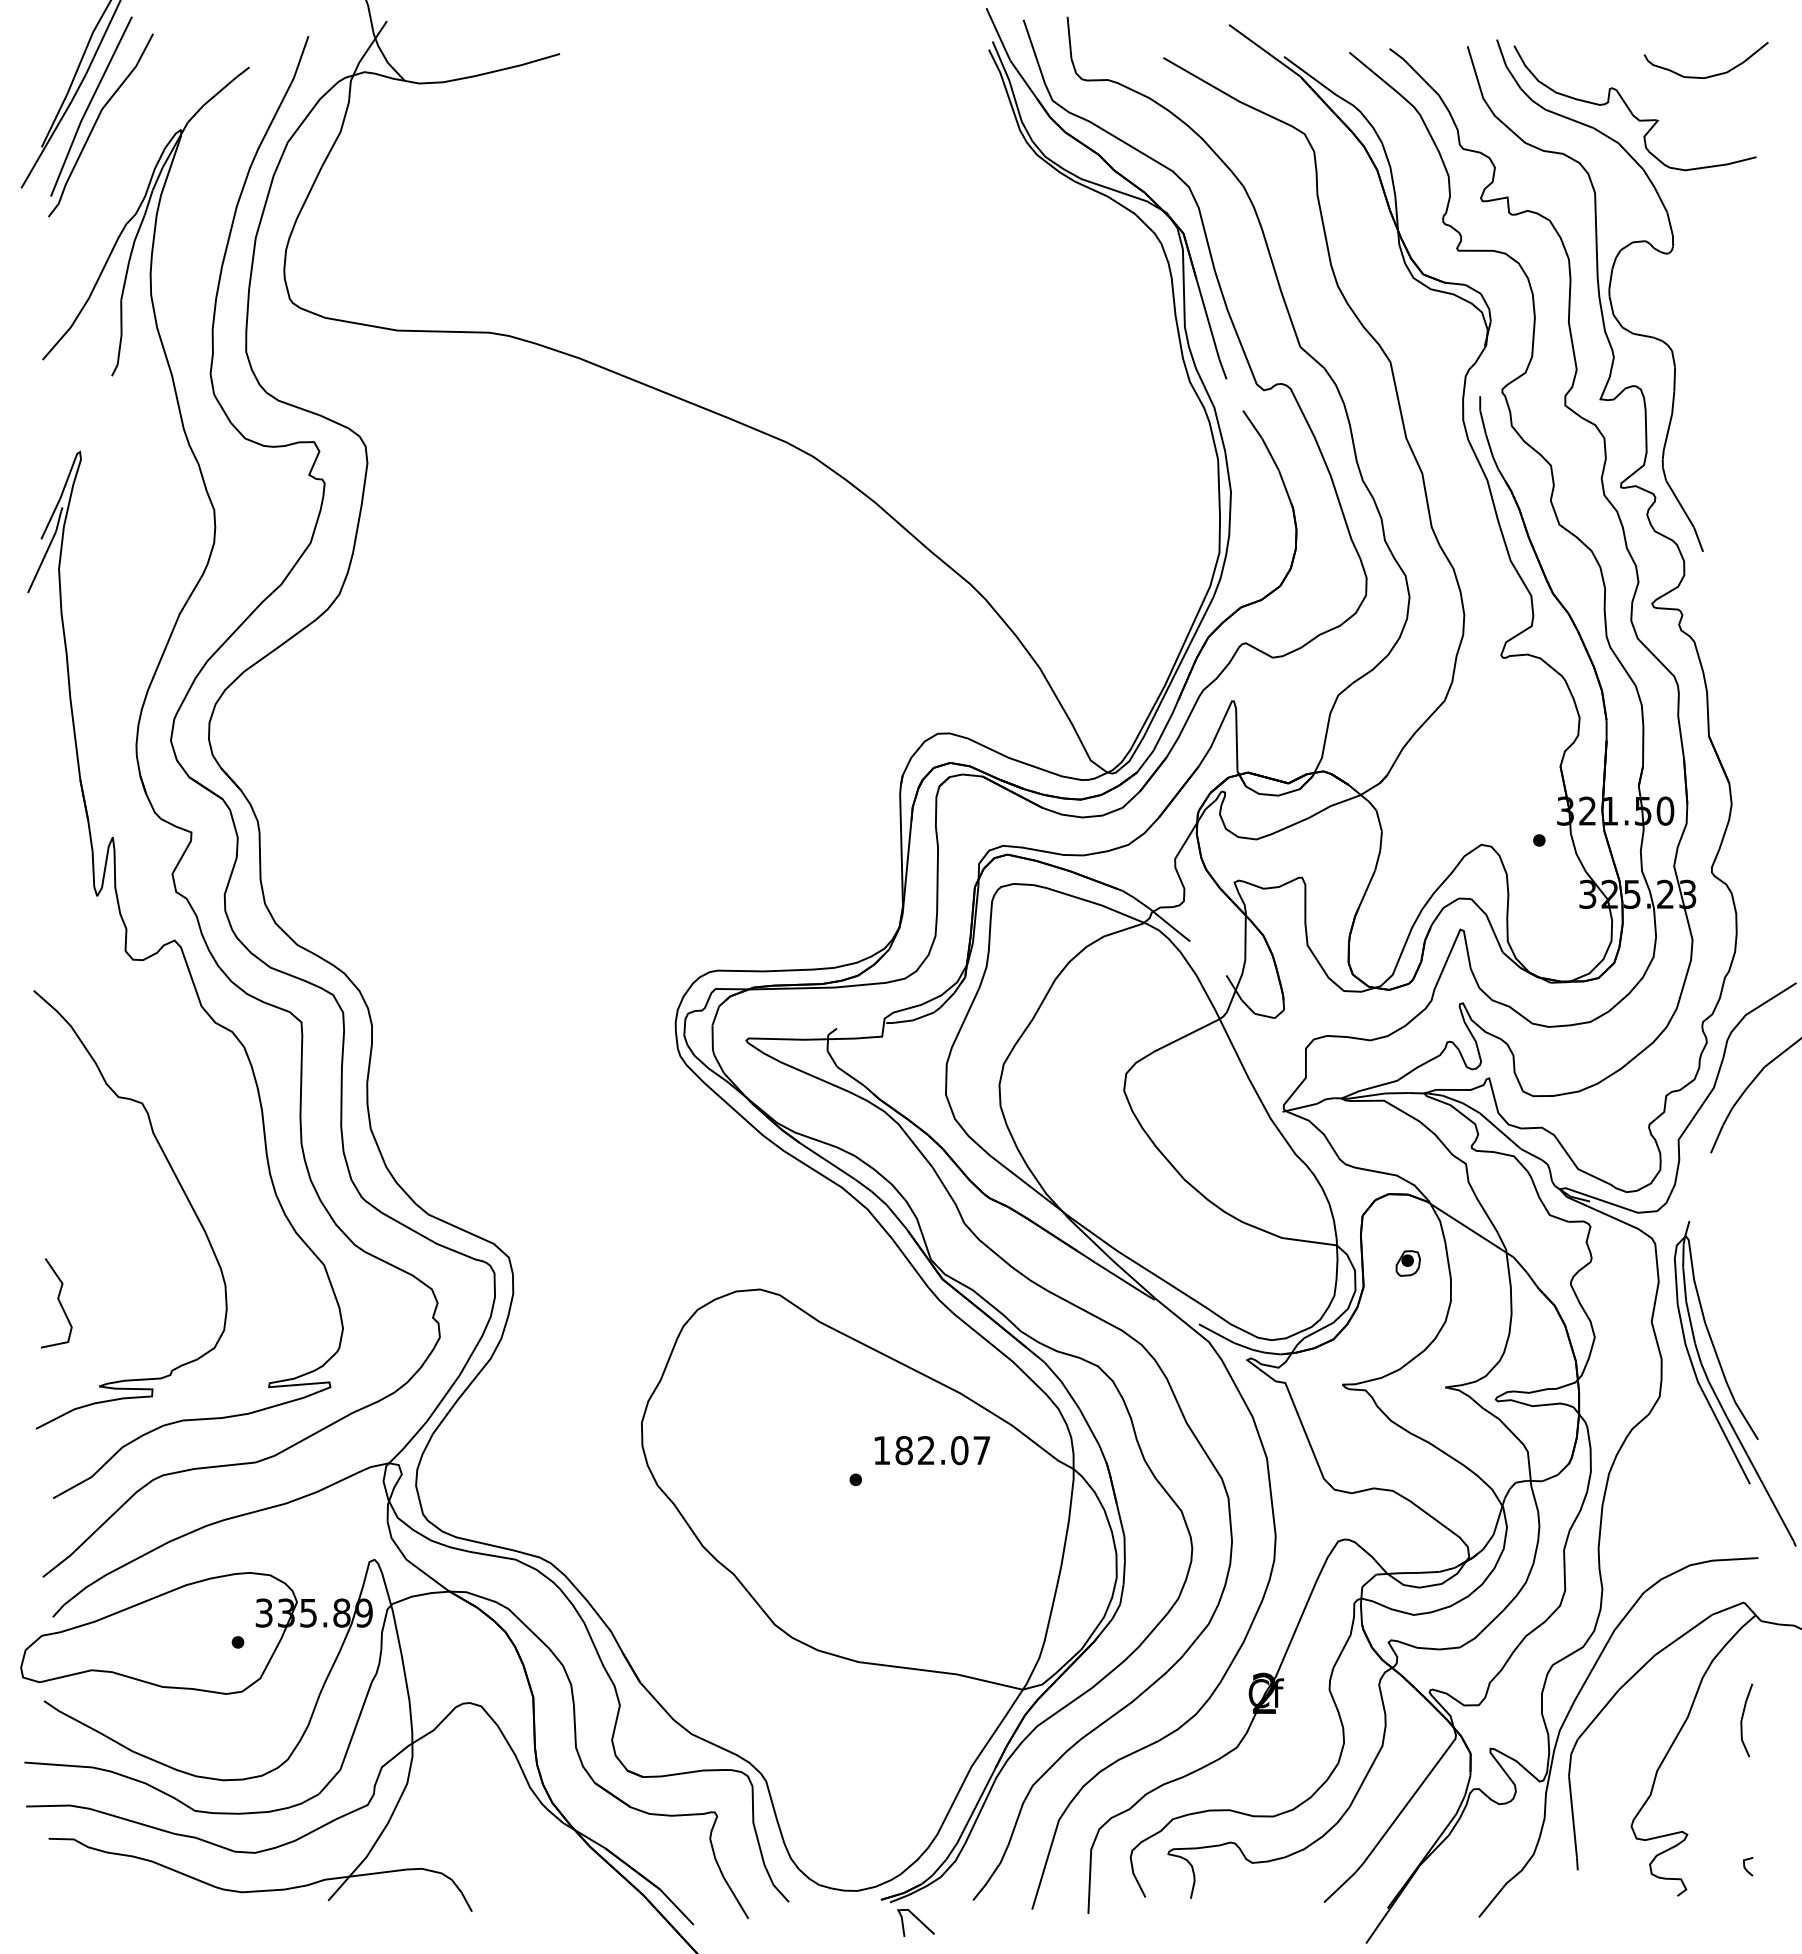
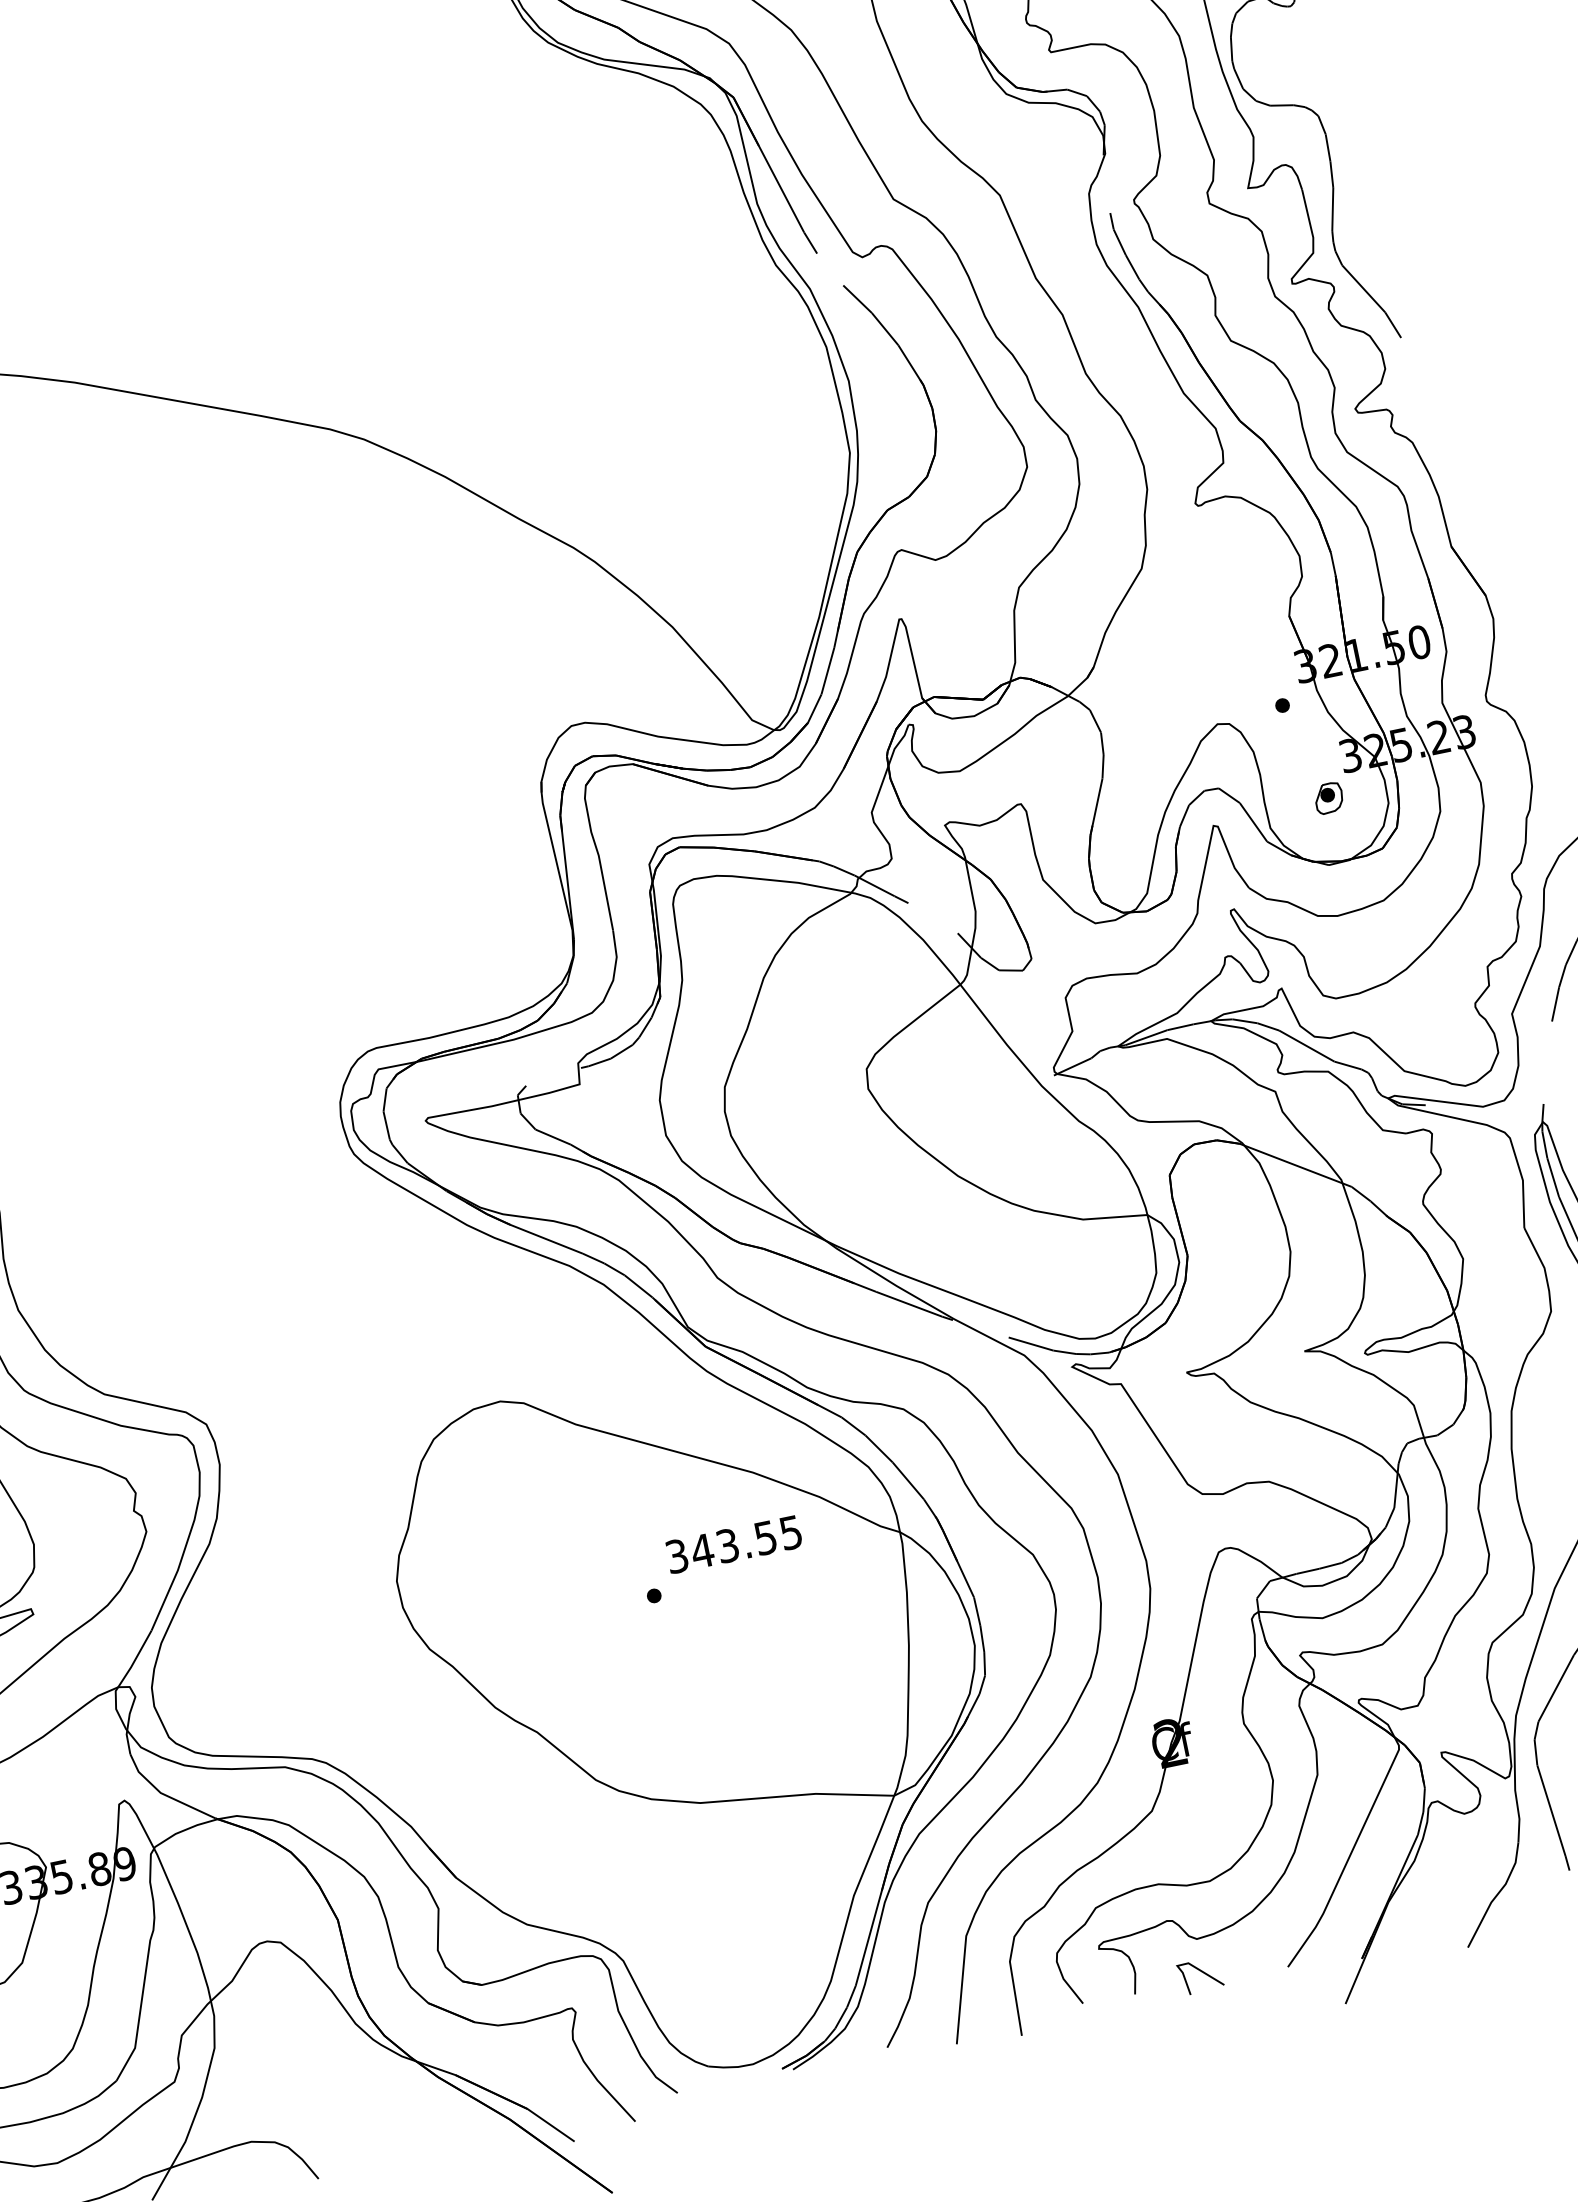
part: (1407, 1263) -> (1328, 798), moved
text: (931, 1450) -> (733, 1544), 182.07 -> 343.55
line: (917, 1919) -> (1201, 1972), moved

